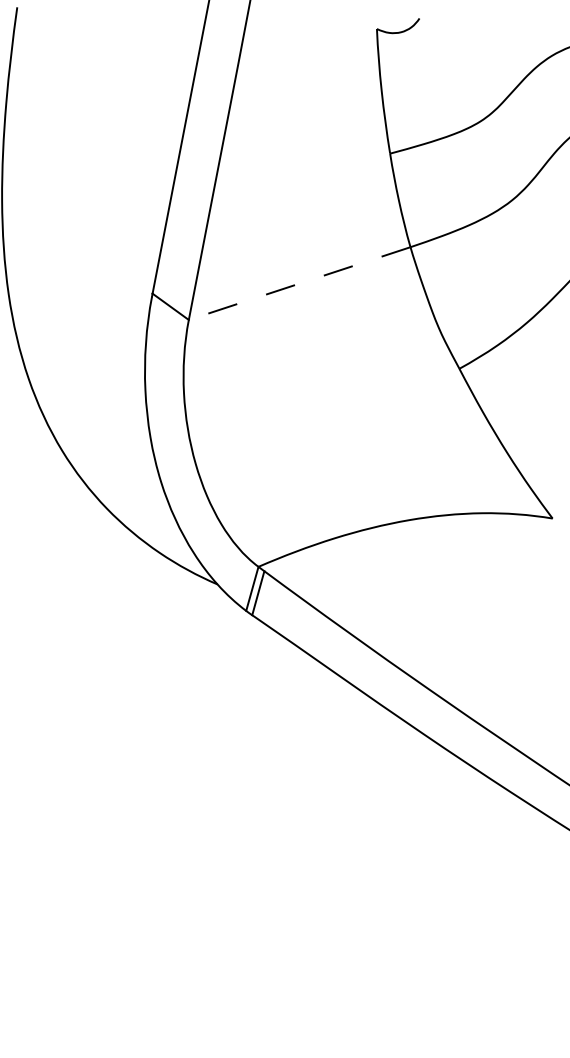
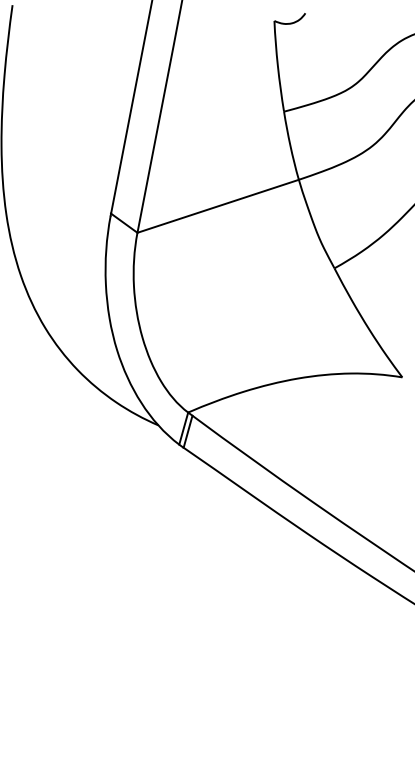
line: (299, 283) -> (218, 206), dashed -> solid

